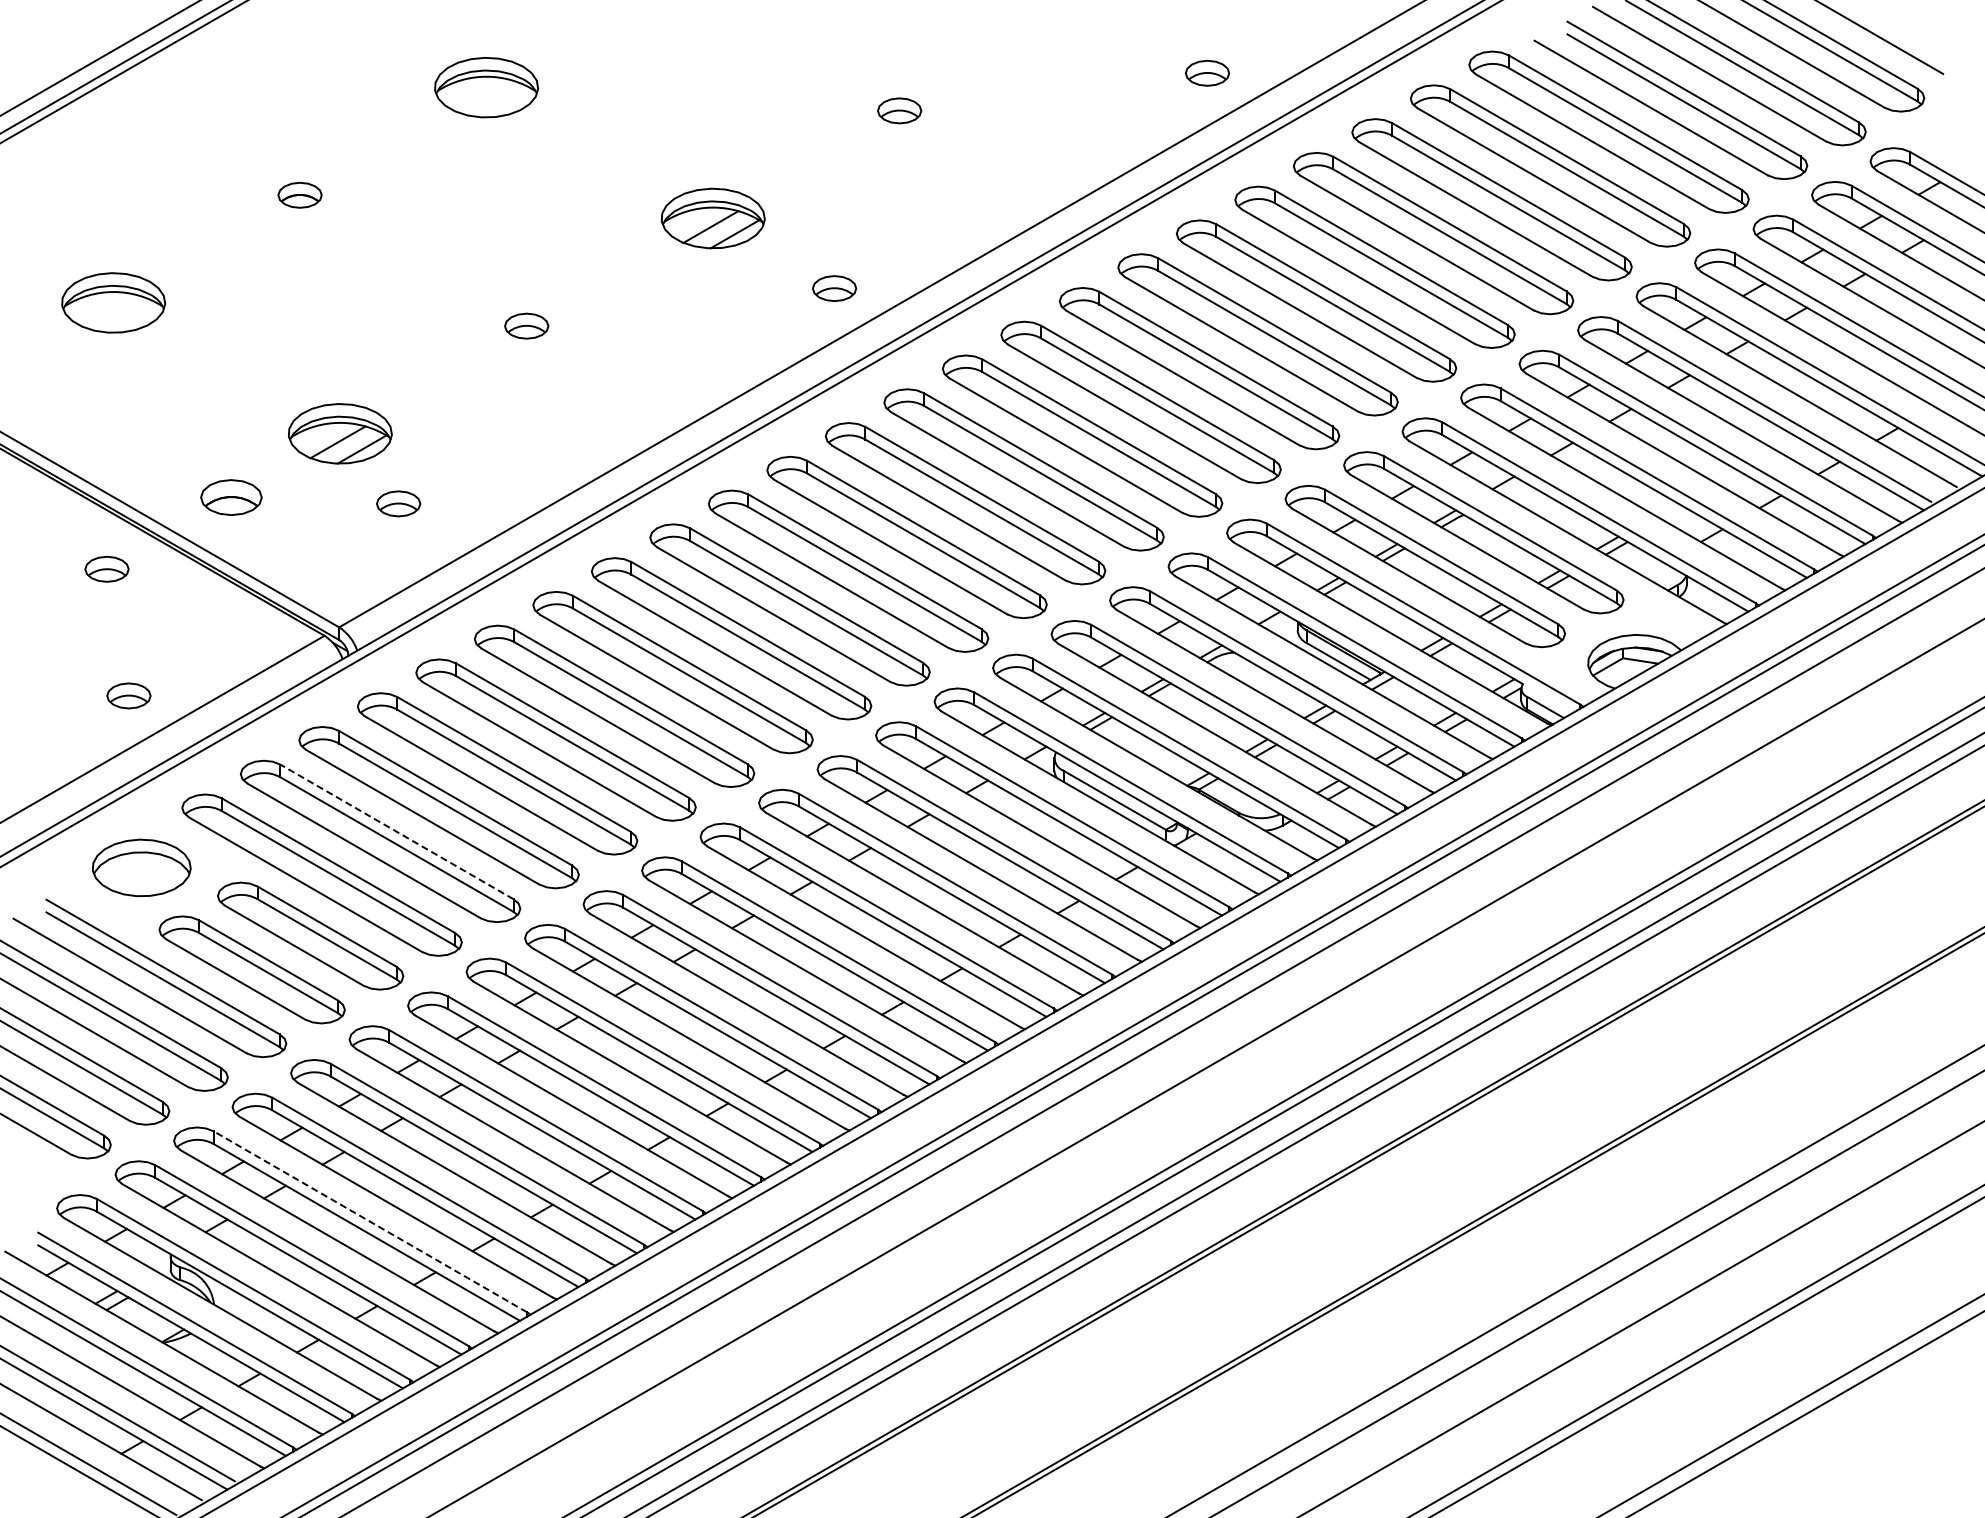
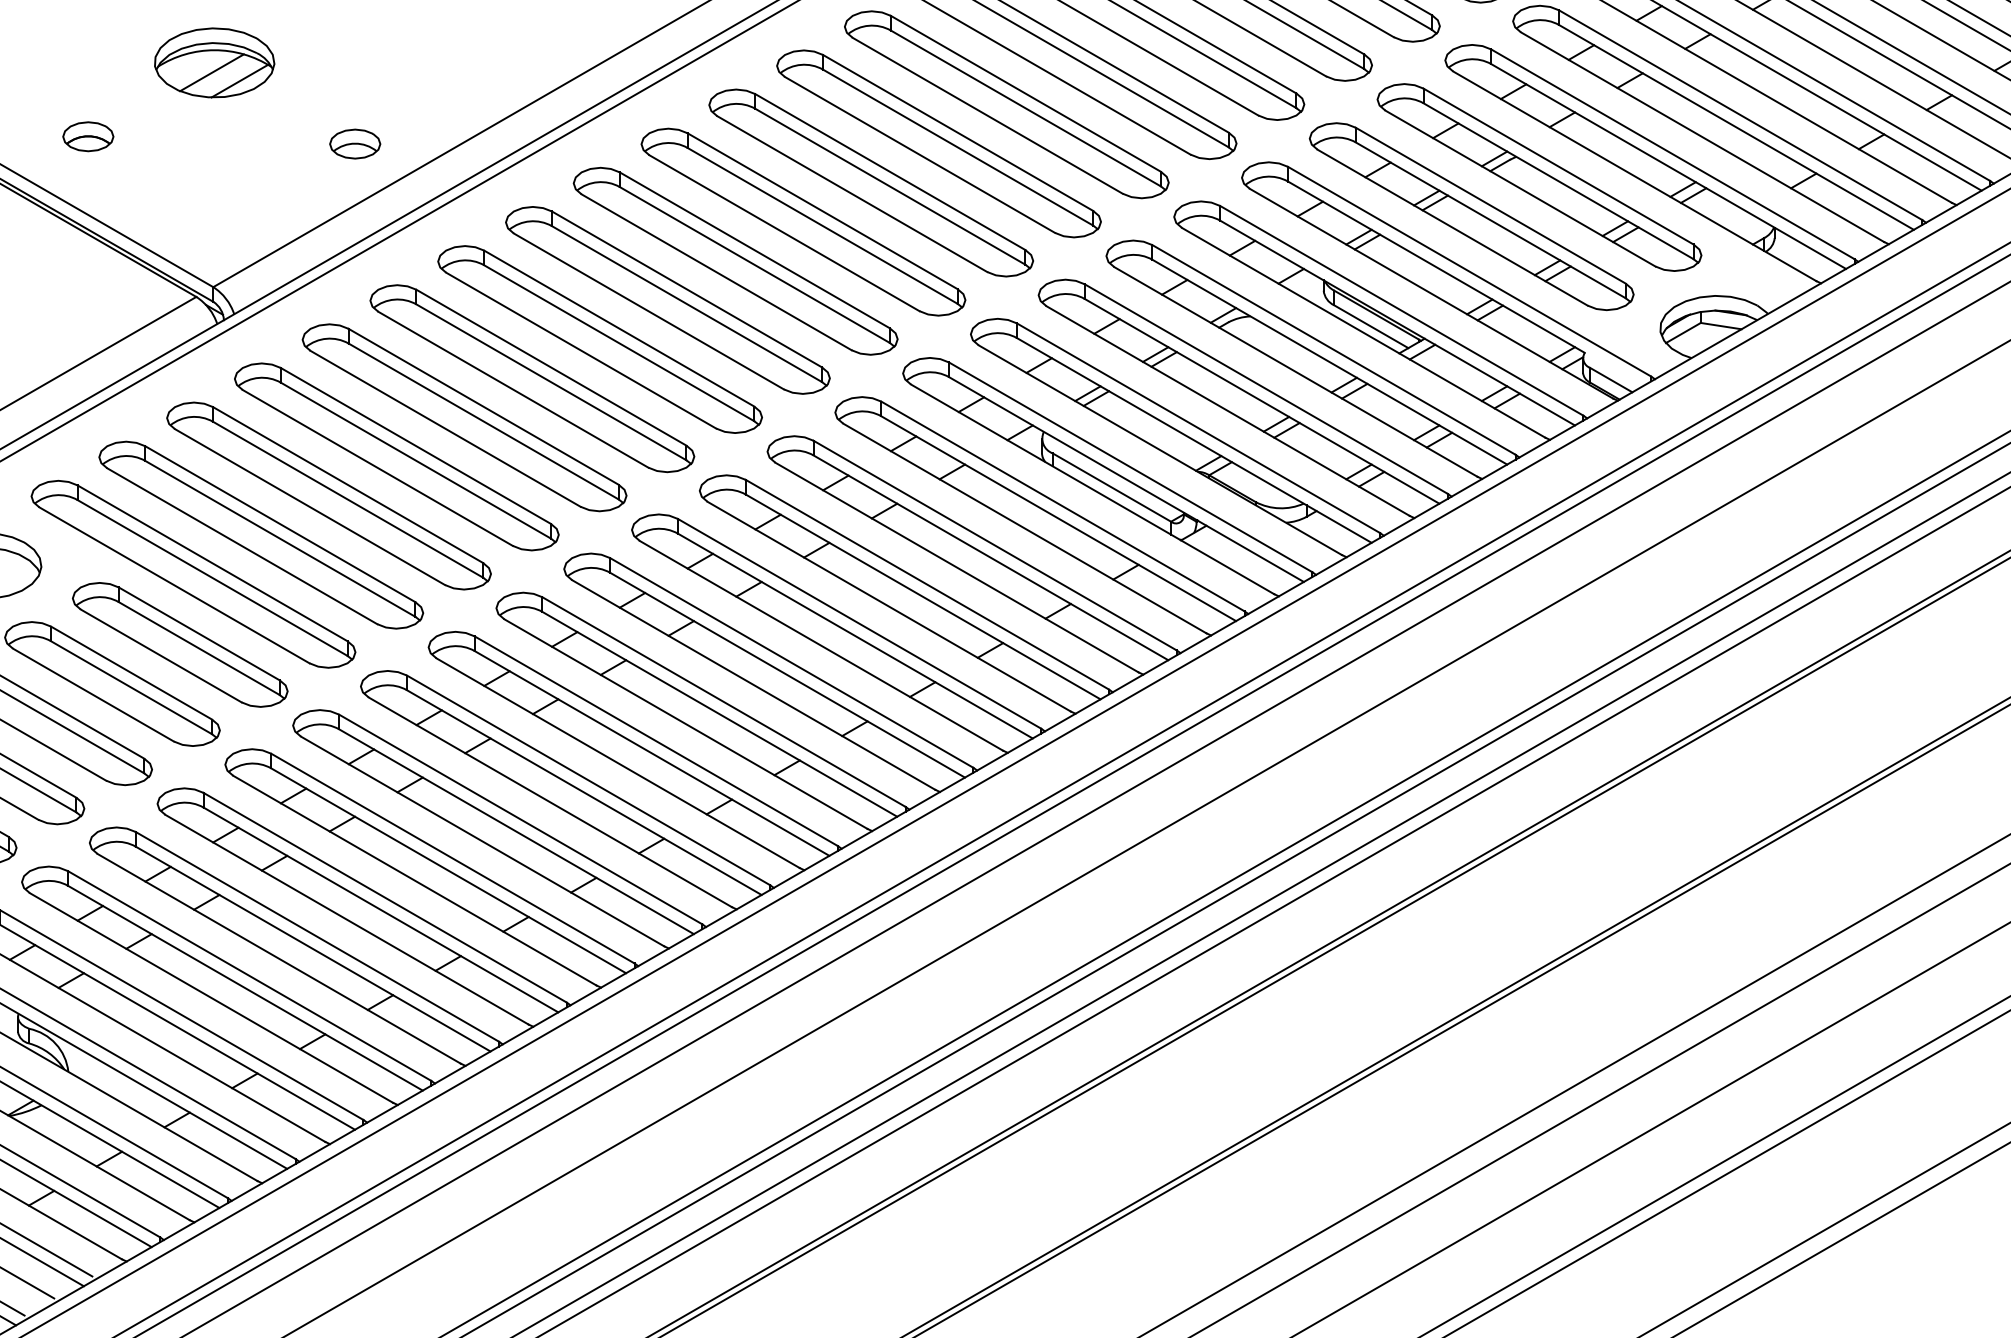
part: (230, 497) -> (87, 136), size x0.71
part: (398, 503) -> (355, 143), moved
line: (397, 831) -> (280, 523), dashed -> solid
line: (370, 1221) -> (249, 975), dashed -> solid

